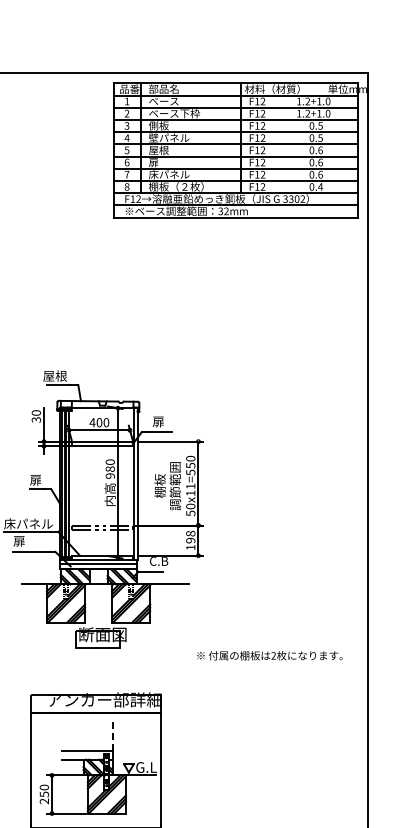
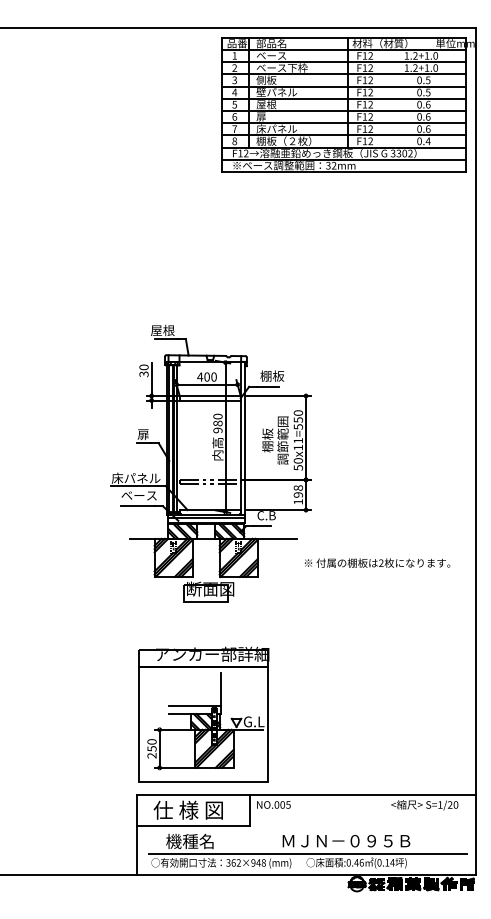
text: (164, 421) -> (272, 375), 扉 -> 棚板
text: (30, 541) -> (138, 495), 扉 -> ベース
text: (269, 655) -> (377, 562), moved
line: (113, 734) -> (221, 688), dashed -> solid

